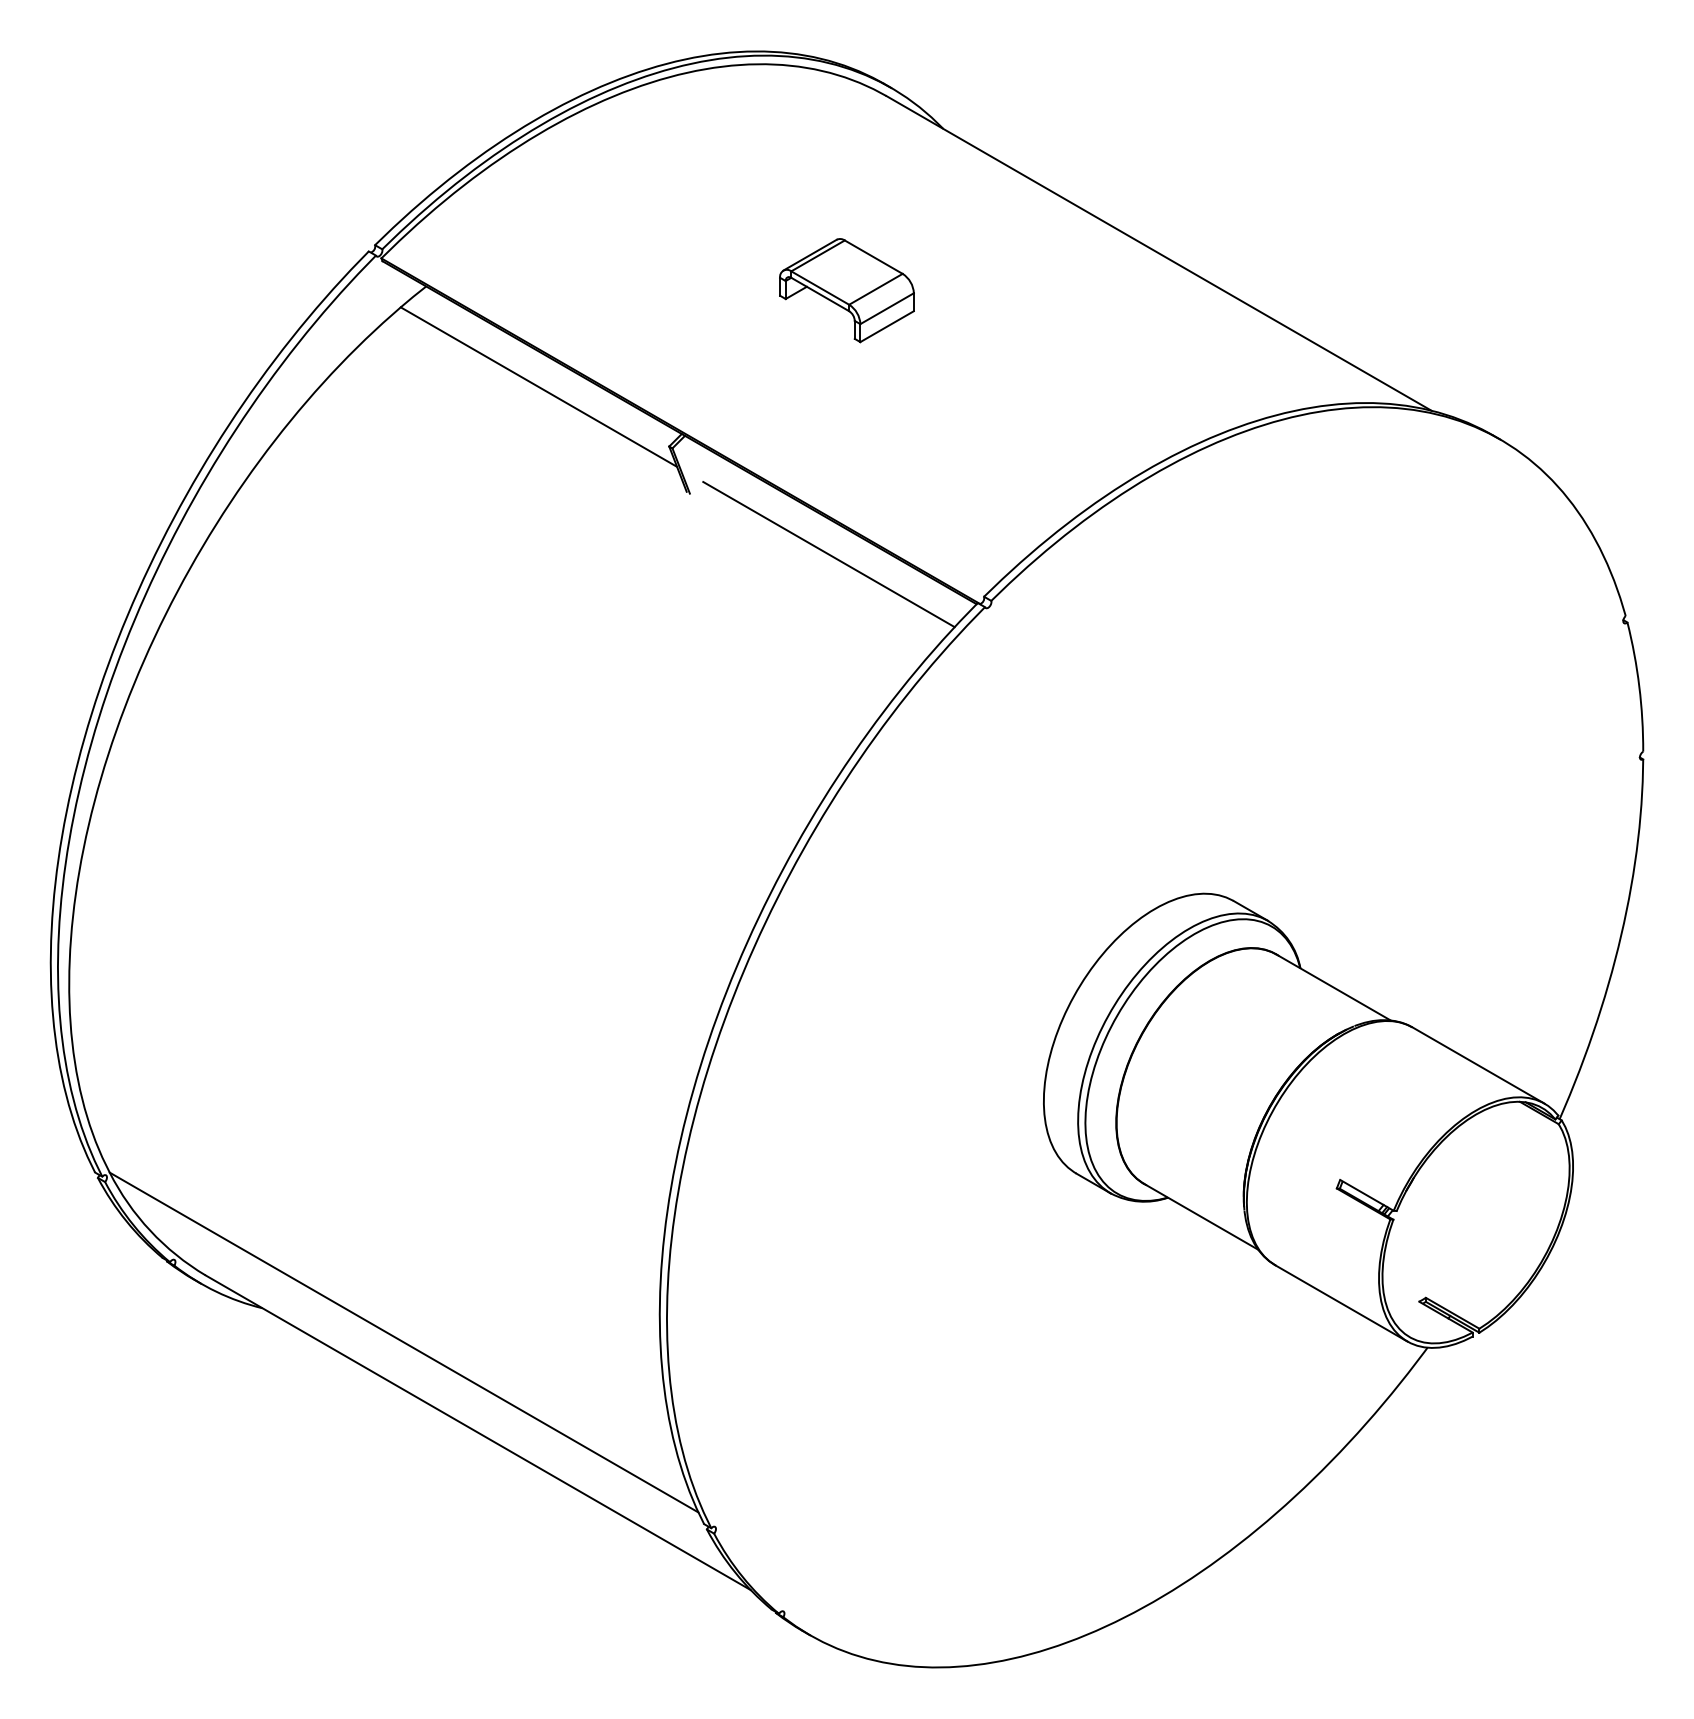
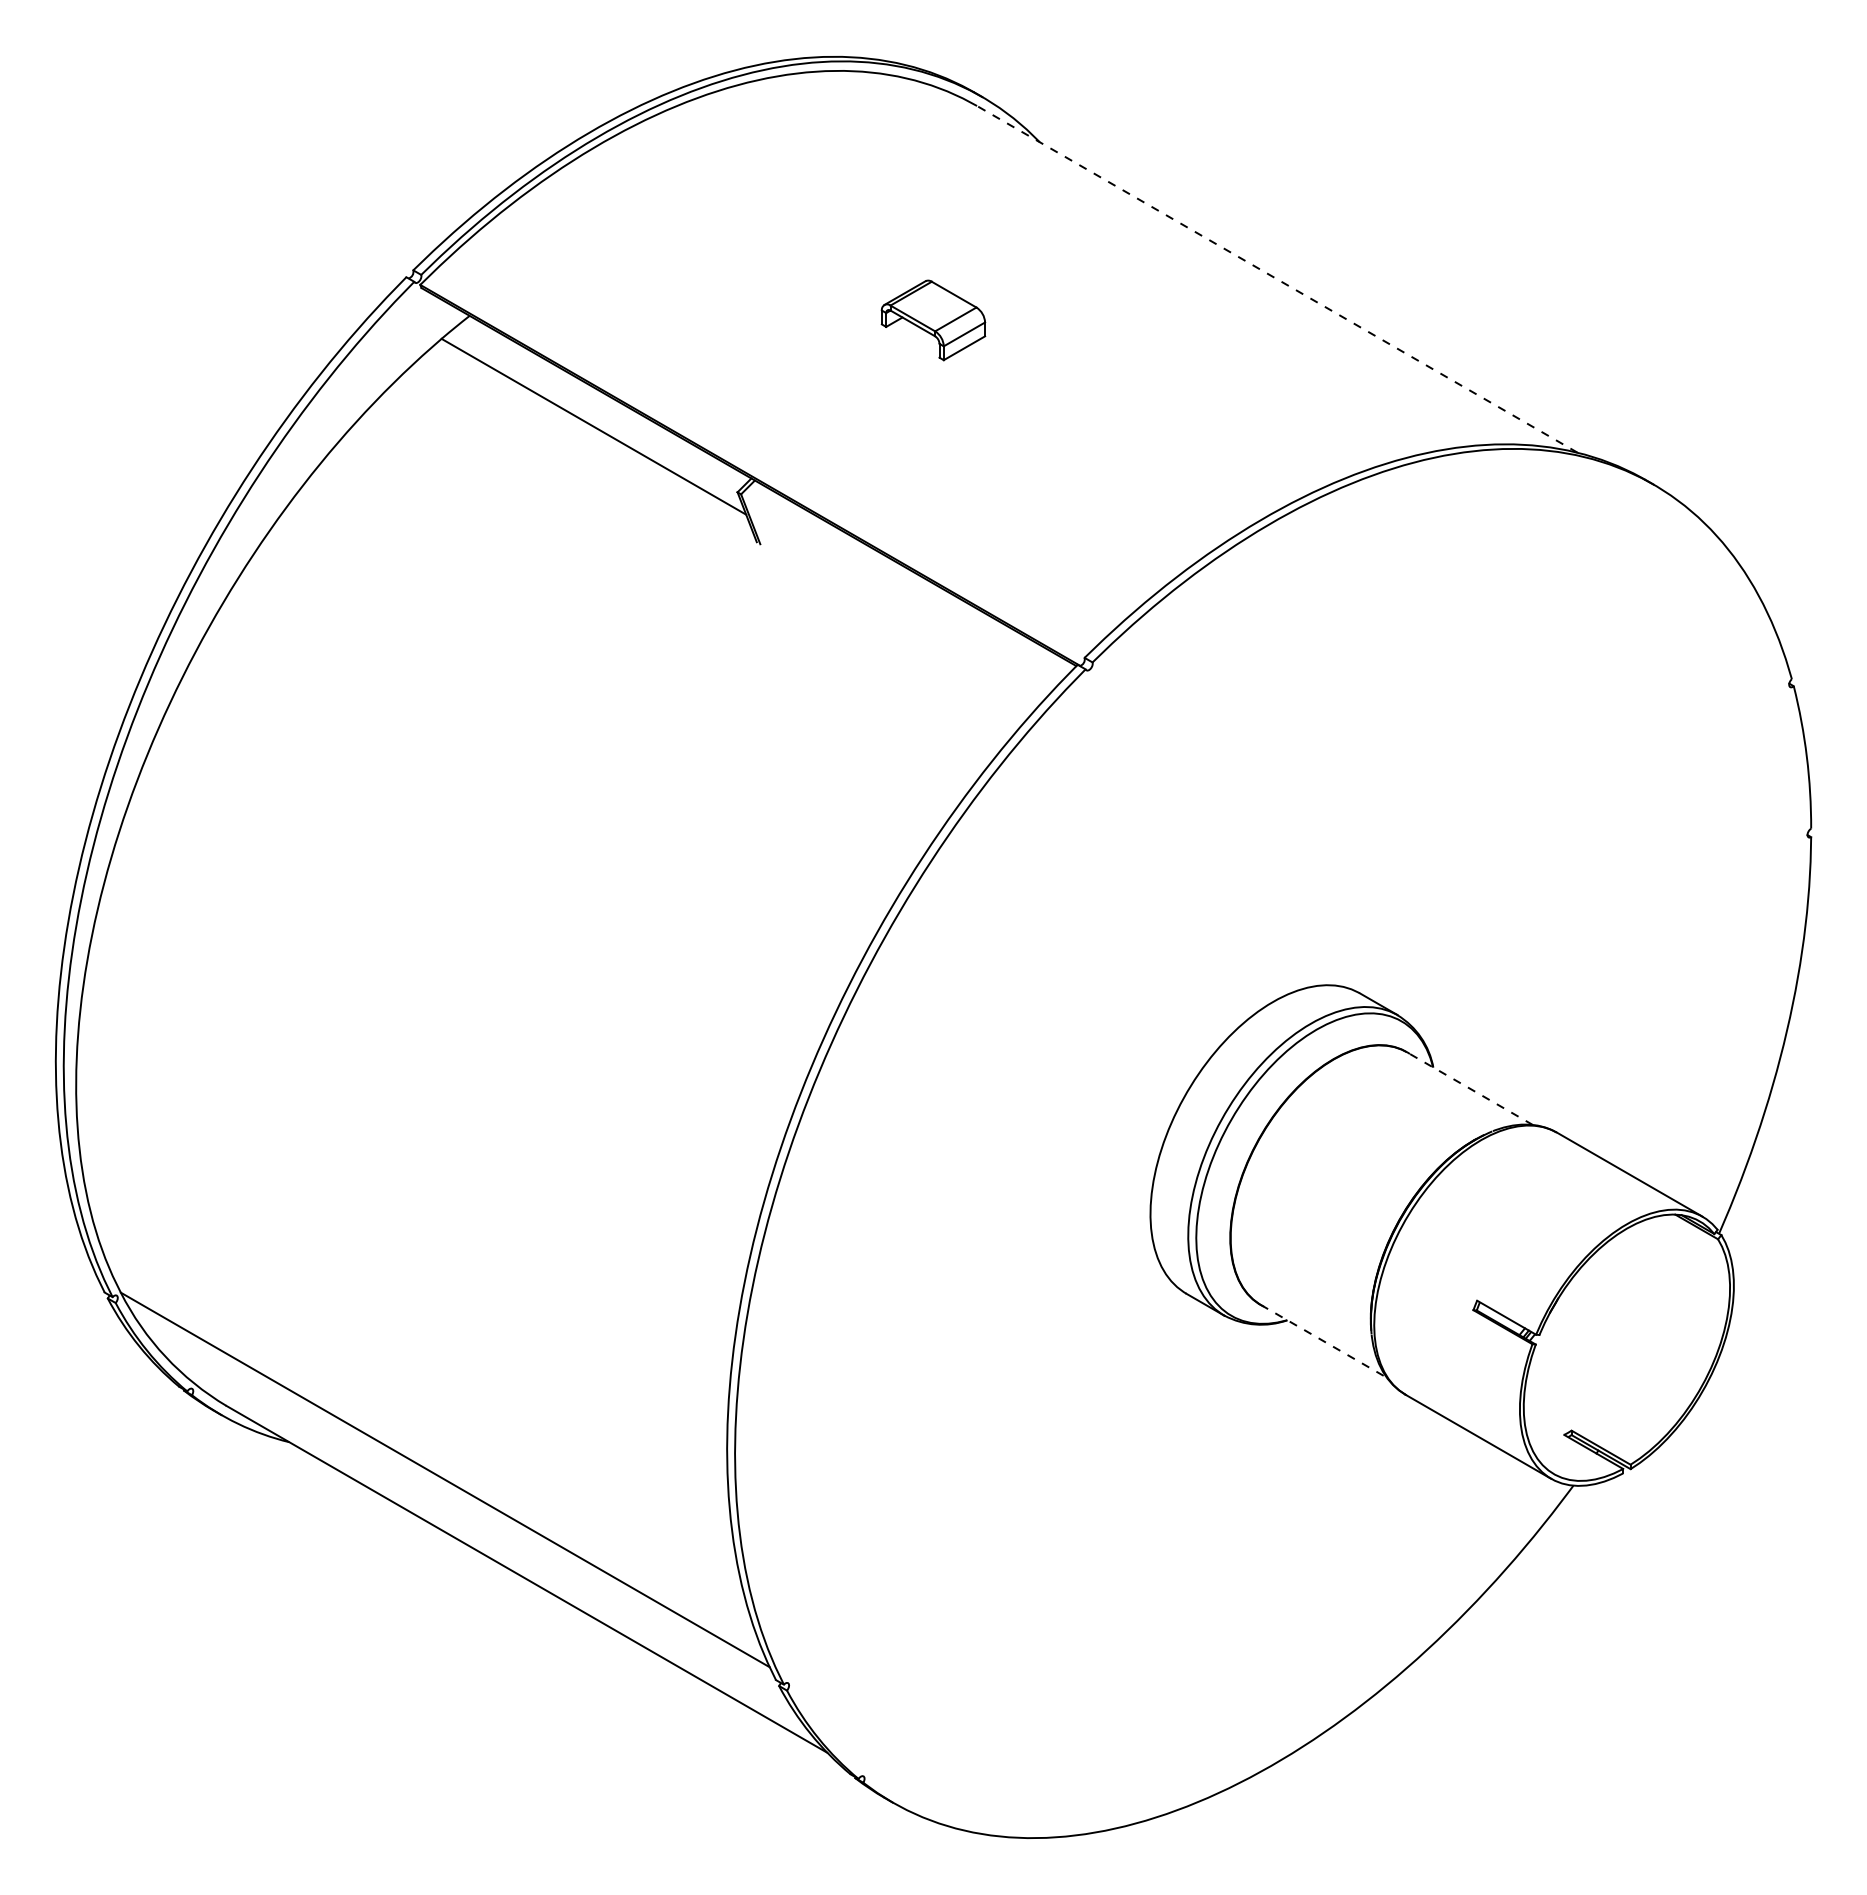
line: (1159, 253) -> (1277, 279), solid -> dashed
part: (847, 290) -> (933, 320), size x0.7
line: (828, 554) -> (913, 611), removed
line: (1333, 987) -> (1469, 1088), solid -> dashed
line: (1200, 1216) -> (1323, 1341), solid -> dashed

